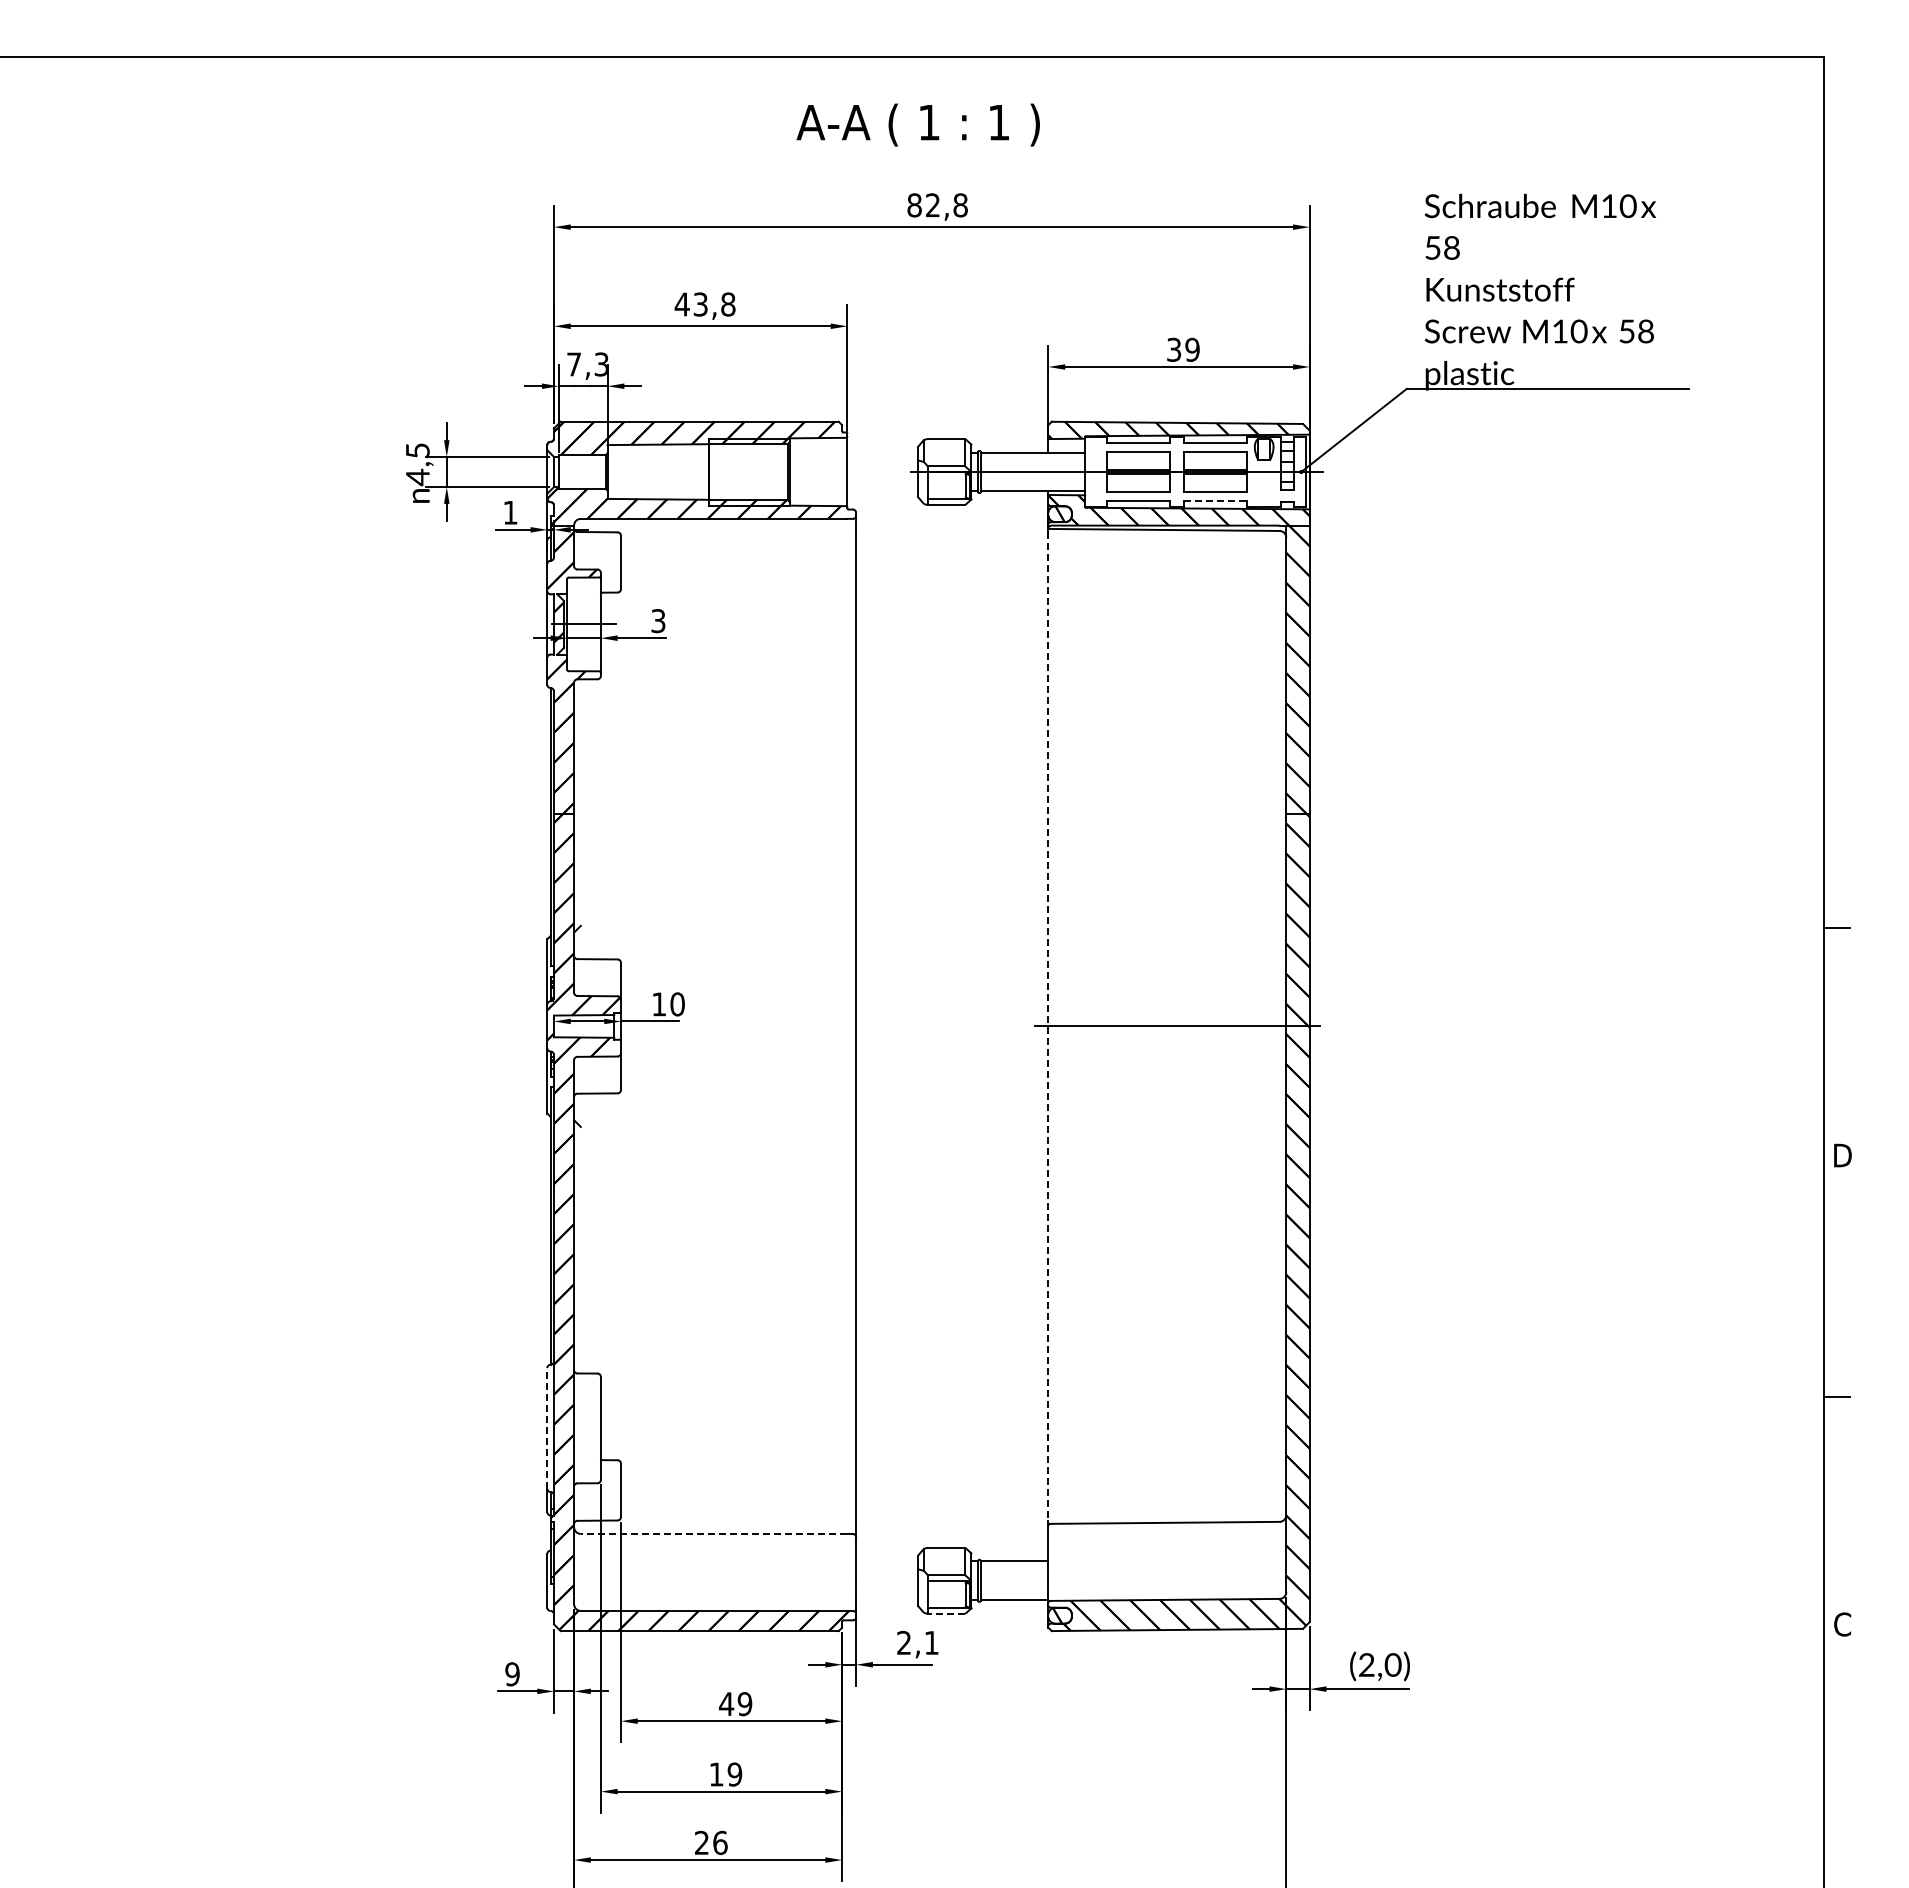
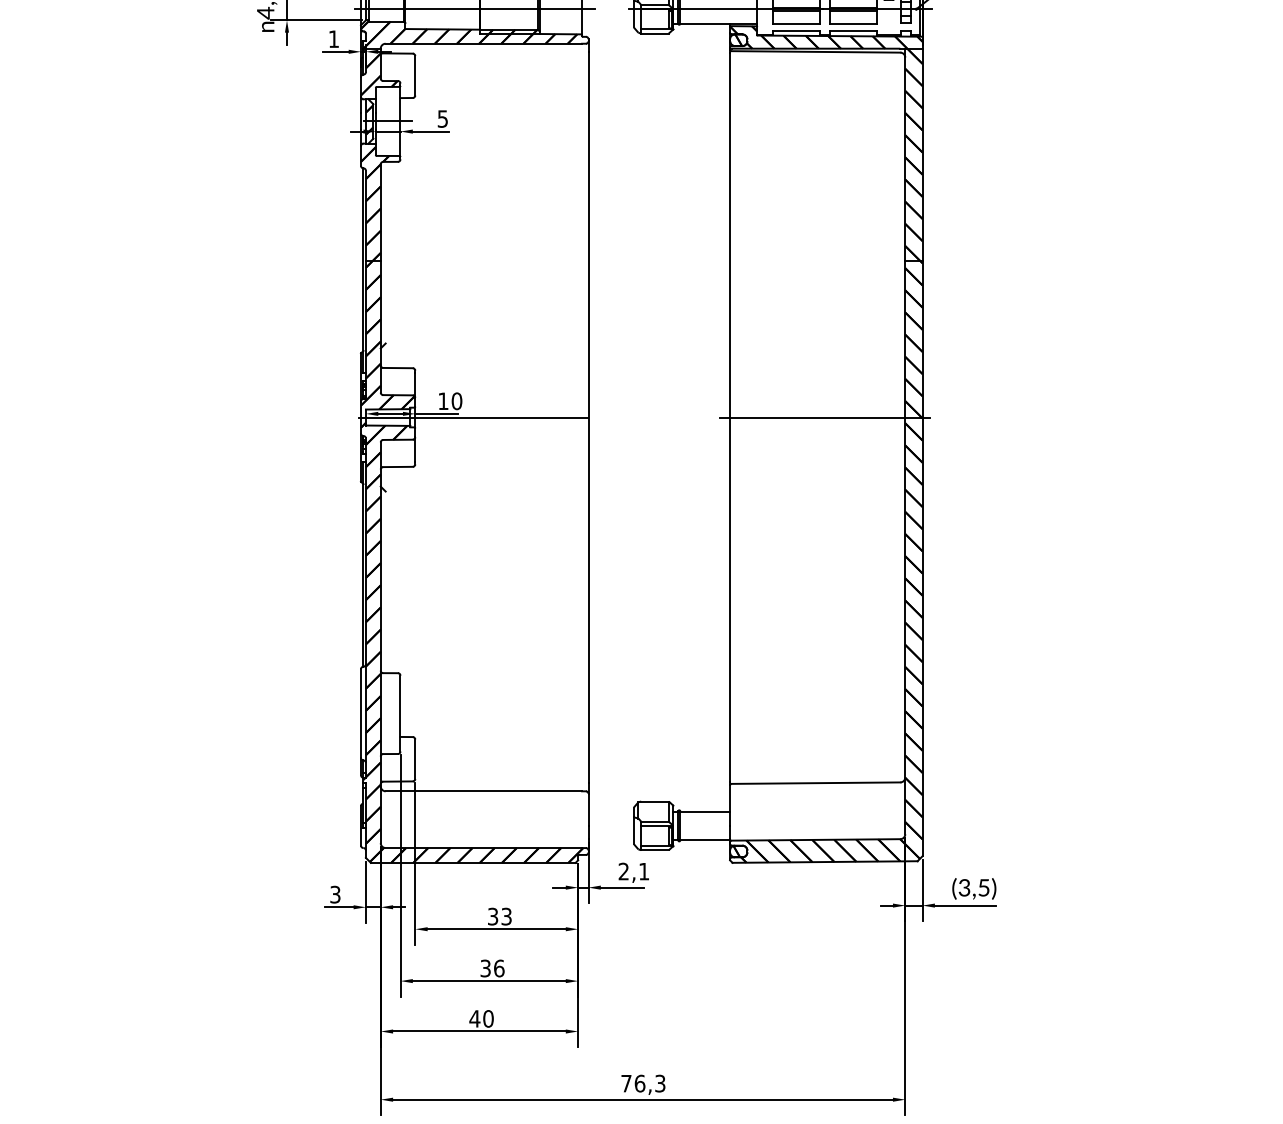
line: (701, 472) -> (474, 9), added
line: (1215, 501) -> (853, 30), dashed -> solid
text: (658, 620) -> (442, 118), 3 -> 5
line: (699, 1026) -> (473, 417), added
line: (1048, 1026) -> (730, 417), dashed -> solid
line: (547, 1427) -> (361, 712), dashed -> solid
line: (713, 1533) -> (483, 790), dashed -> solid
line: (946, 1613) -> (655, 849), dashed -> solid
text: (1380, 1664) -> (974, 887), (2,0) -> (3,5)
text: (512, 1674) -> (335, 894), 9 -> 3
text: (735, 1704) -> (499, 916), 49 -> 33
text: (725, 1774) -> (492, 968), 19 -> 36
text: (710, 1842) -> (481, 1018), 26 -> 40

